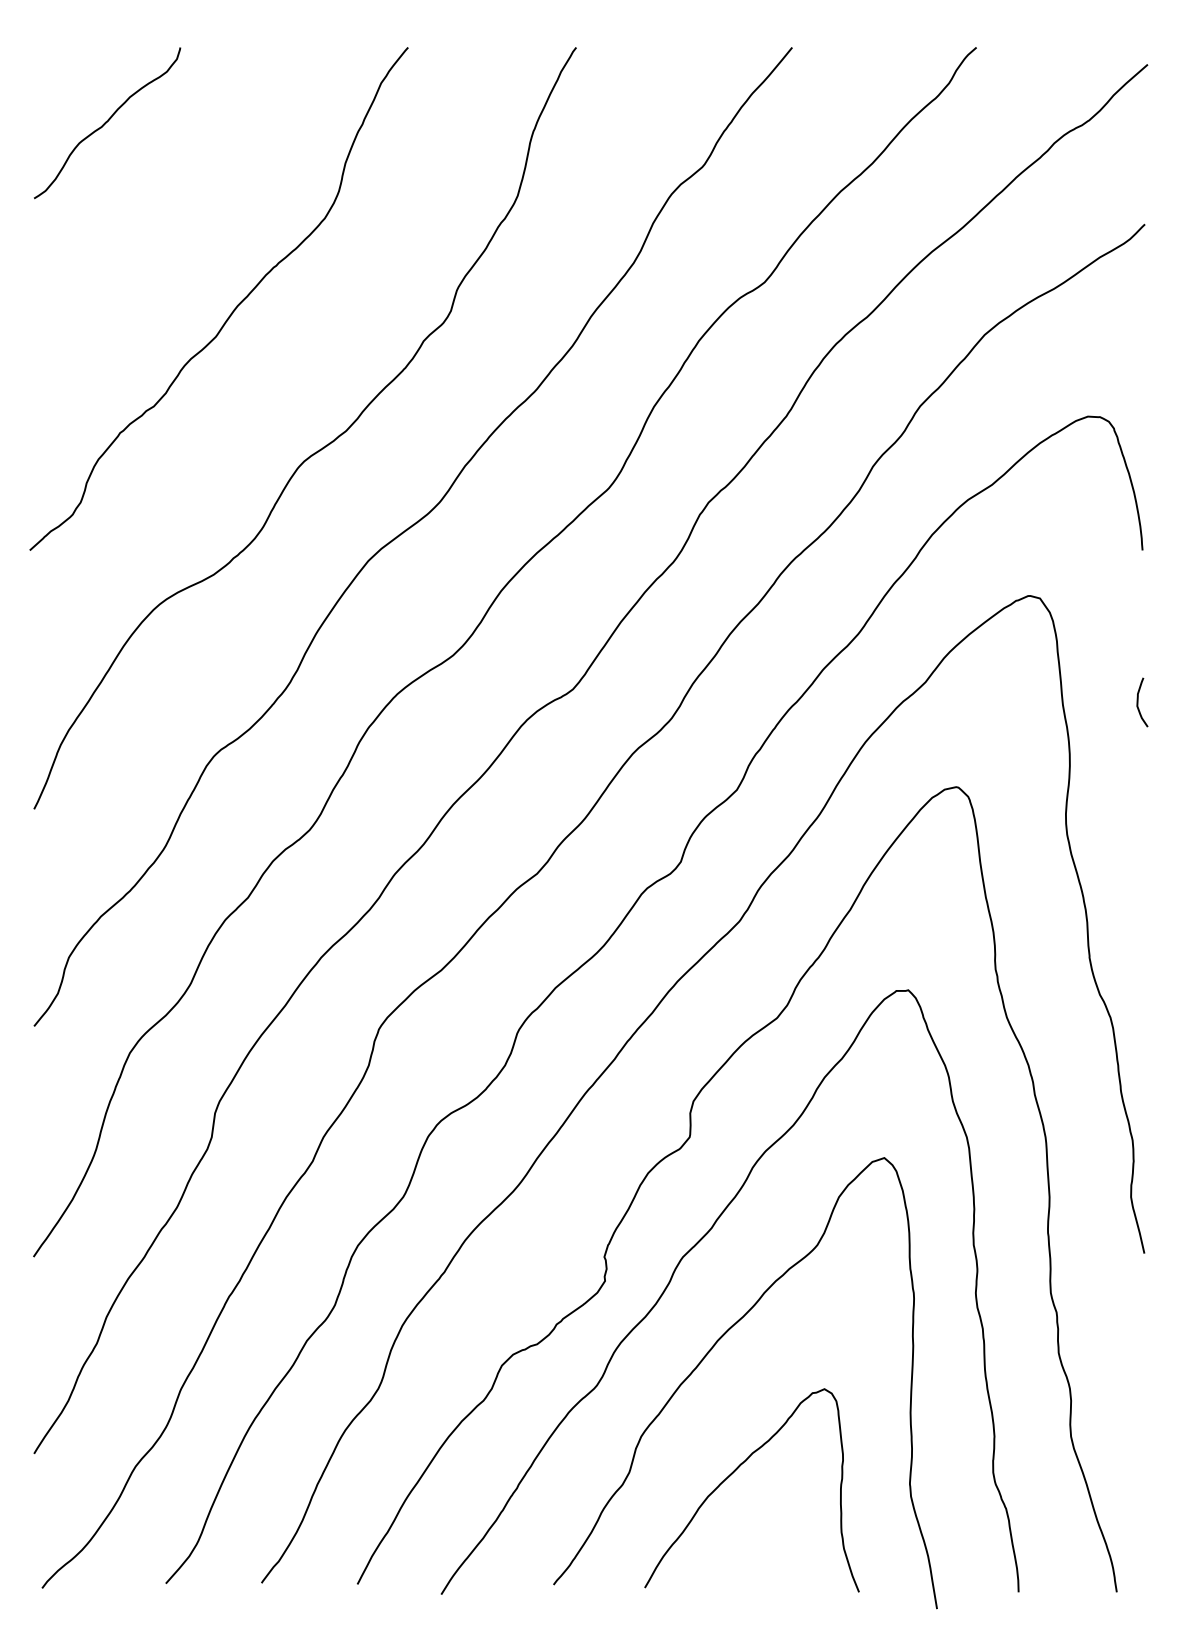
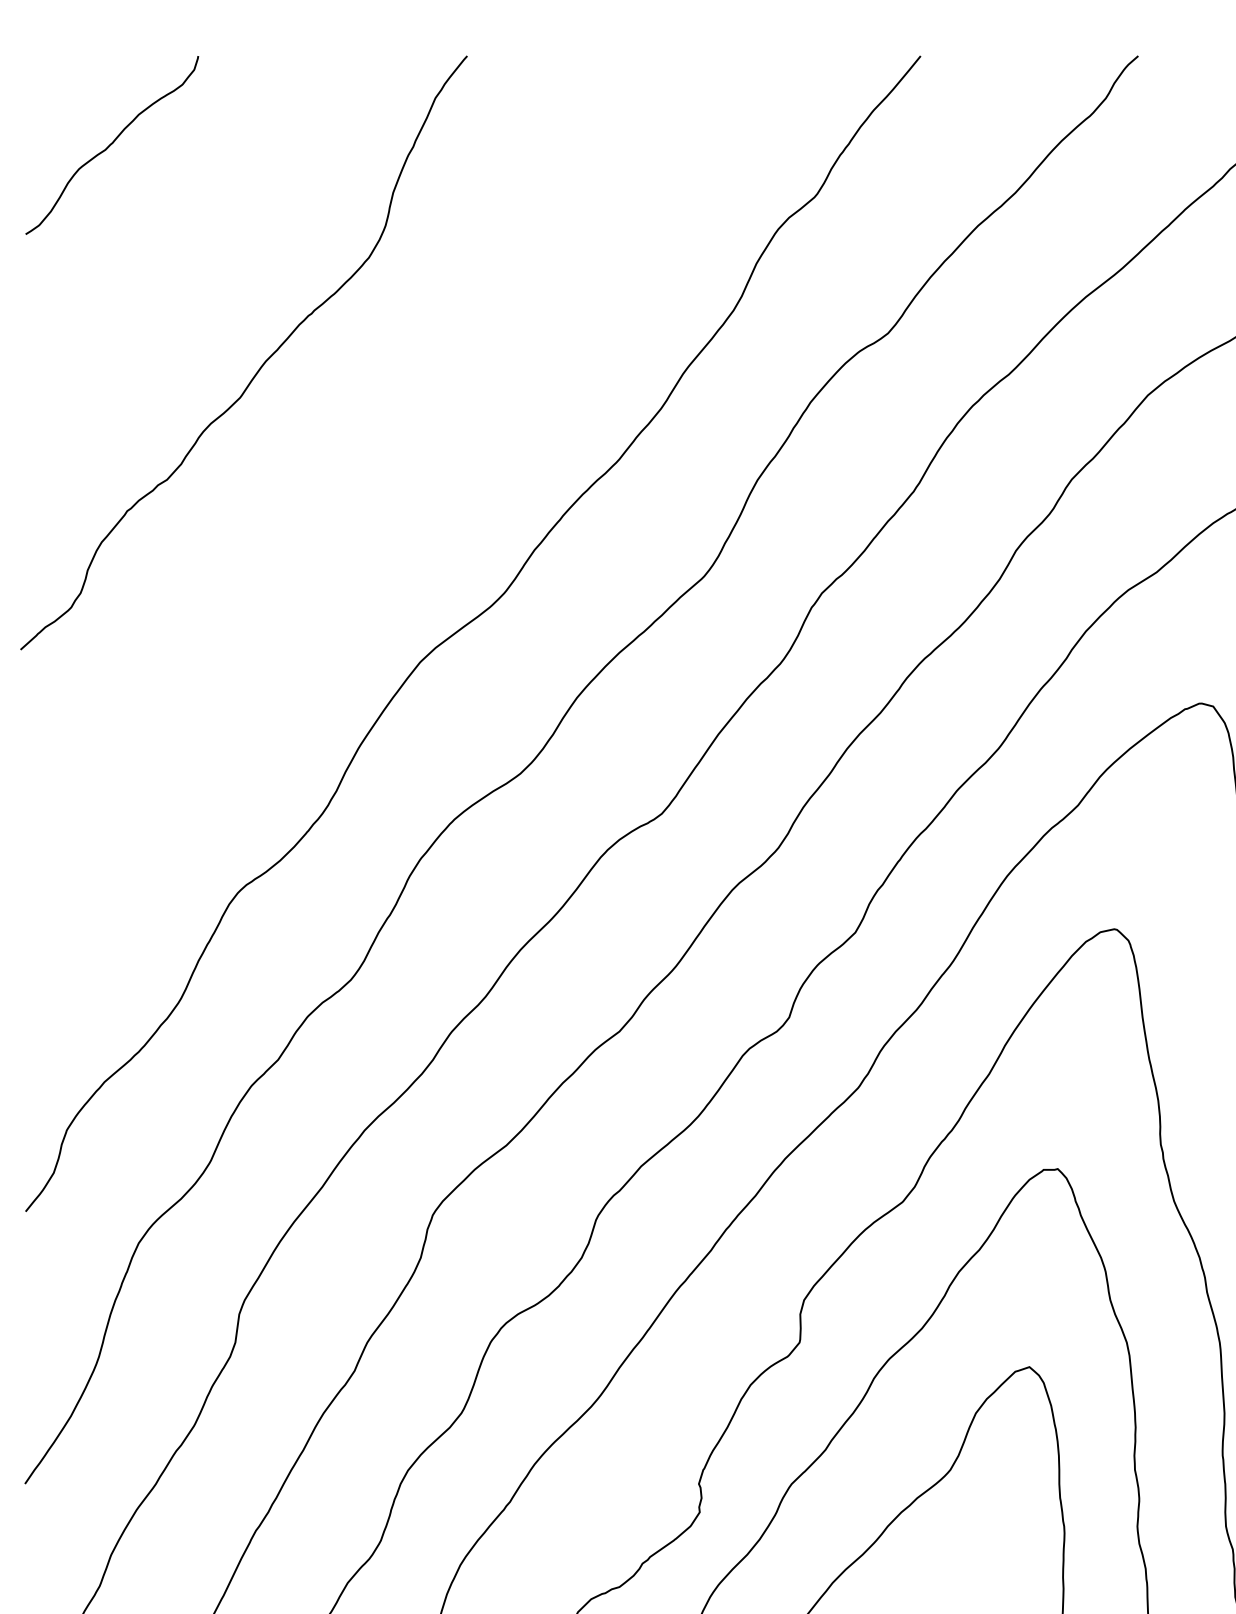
curve: (317, 450) -> (360, 531), removed

